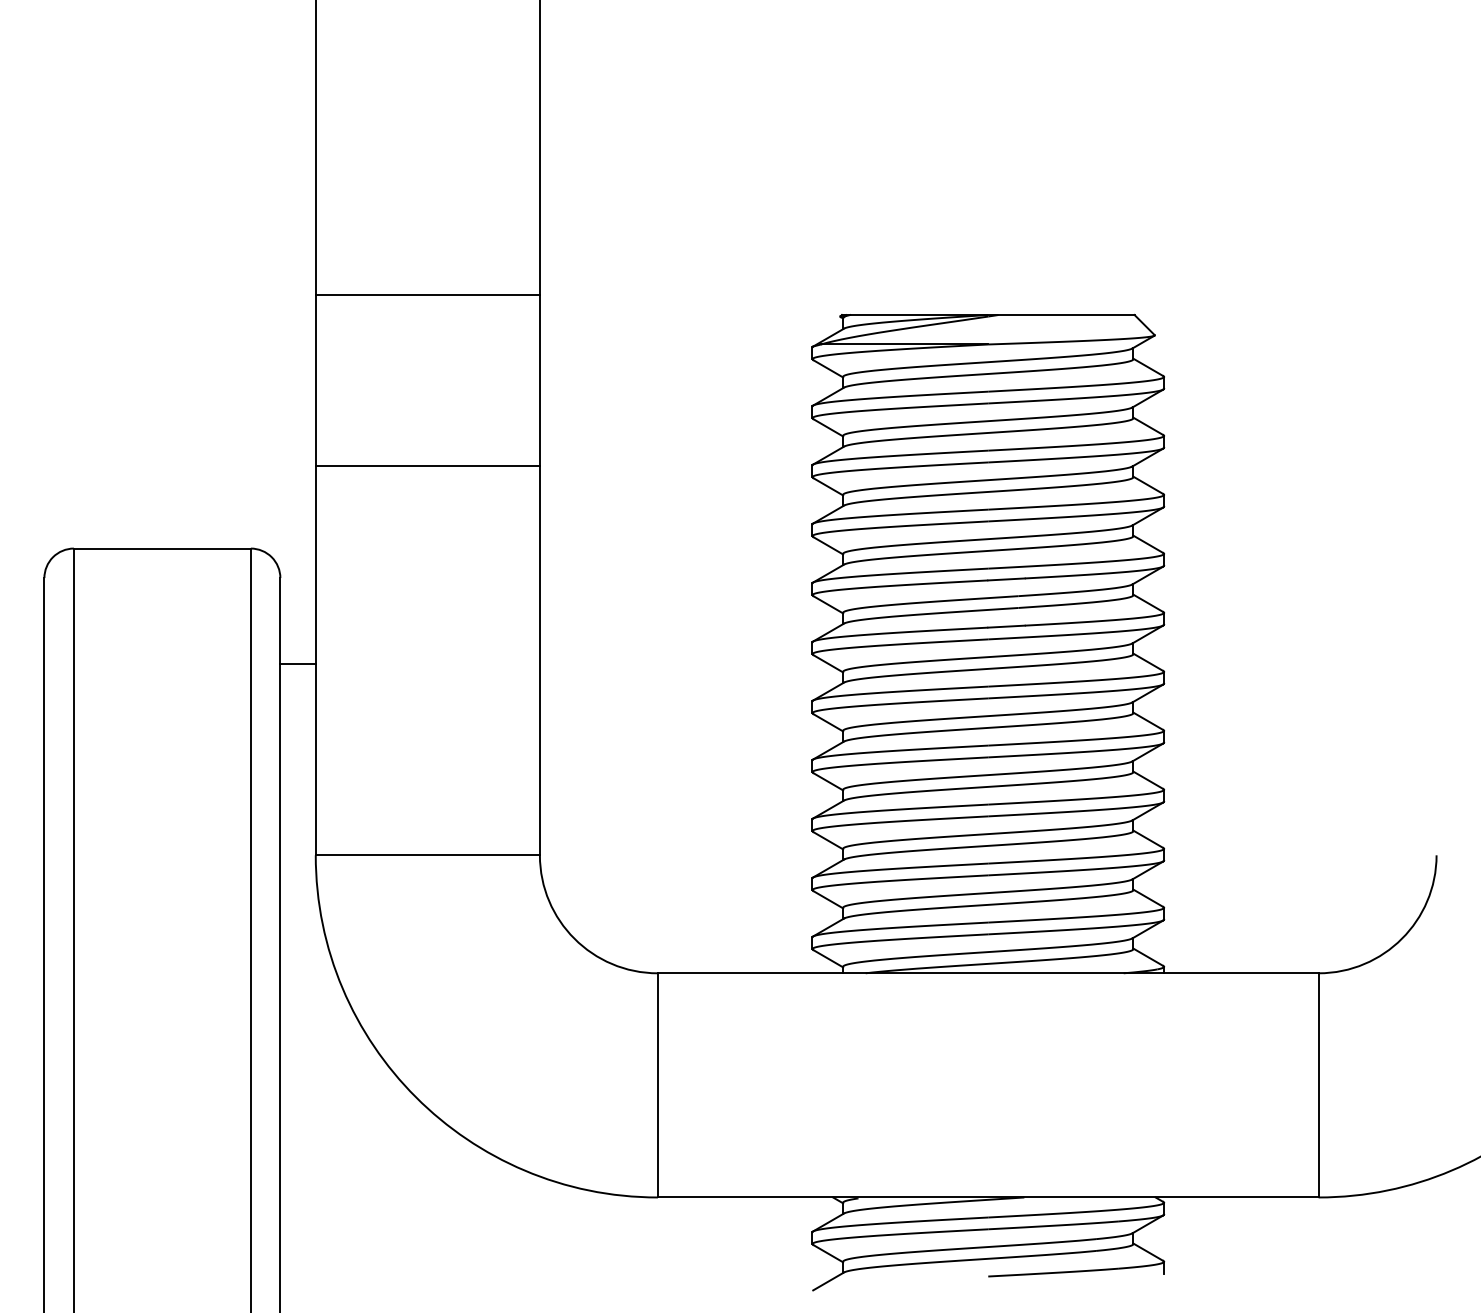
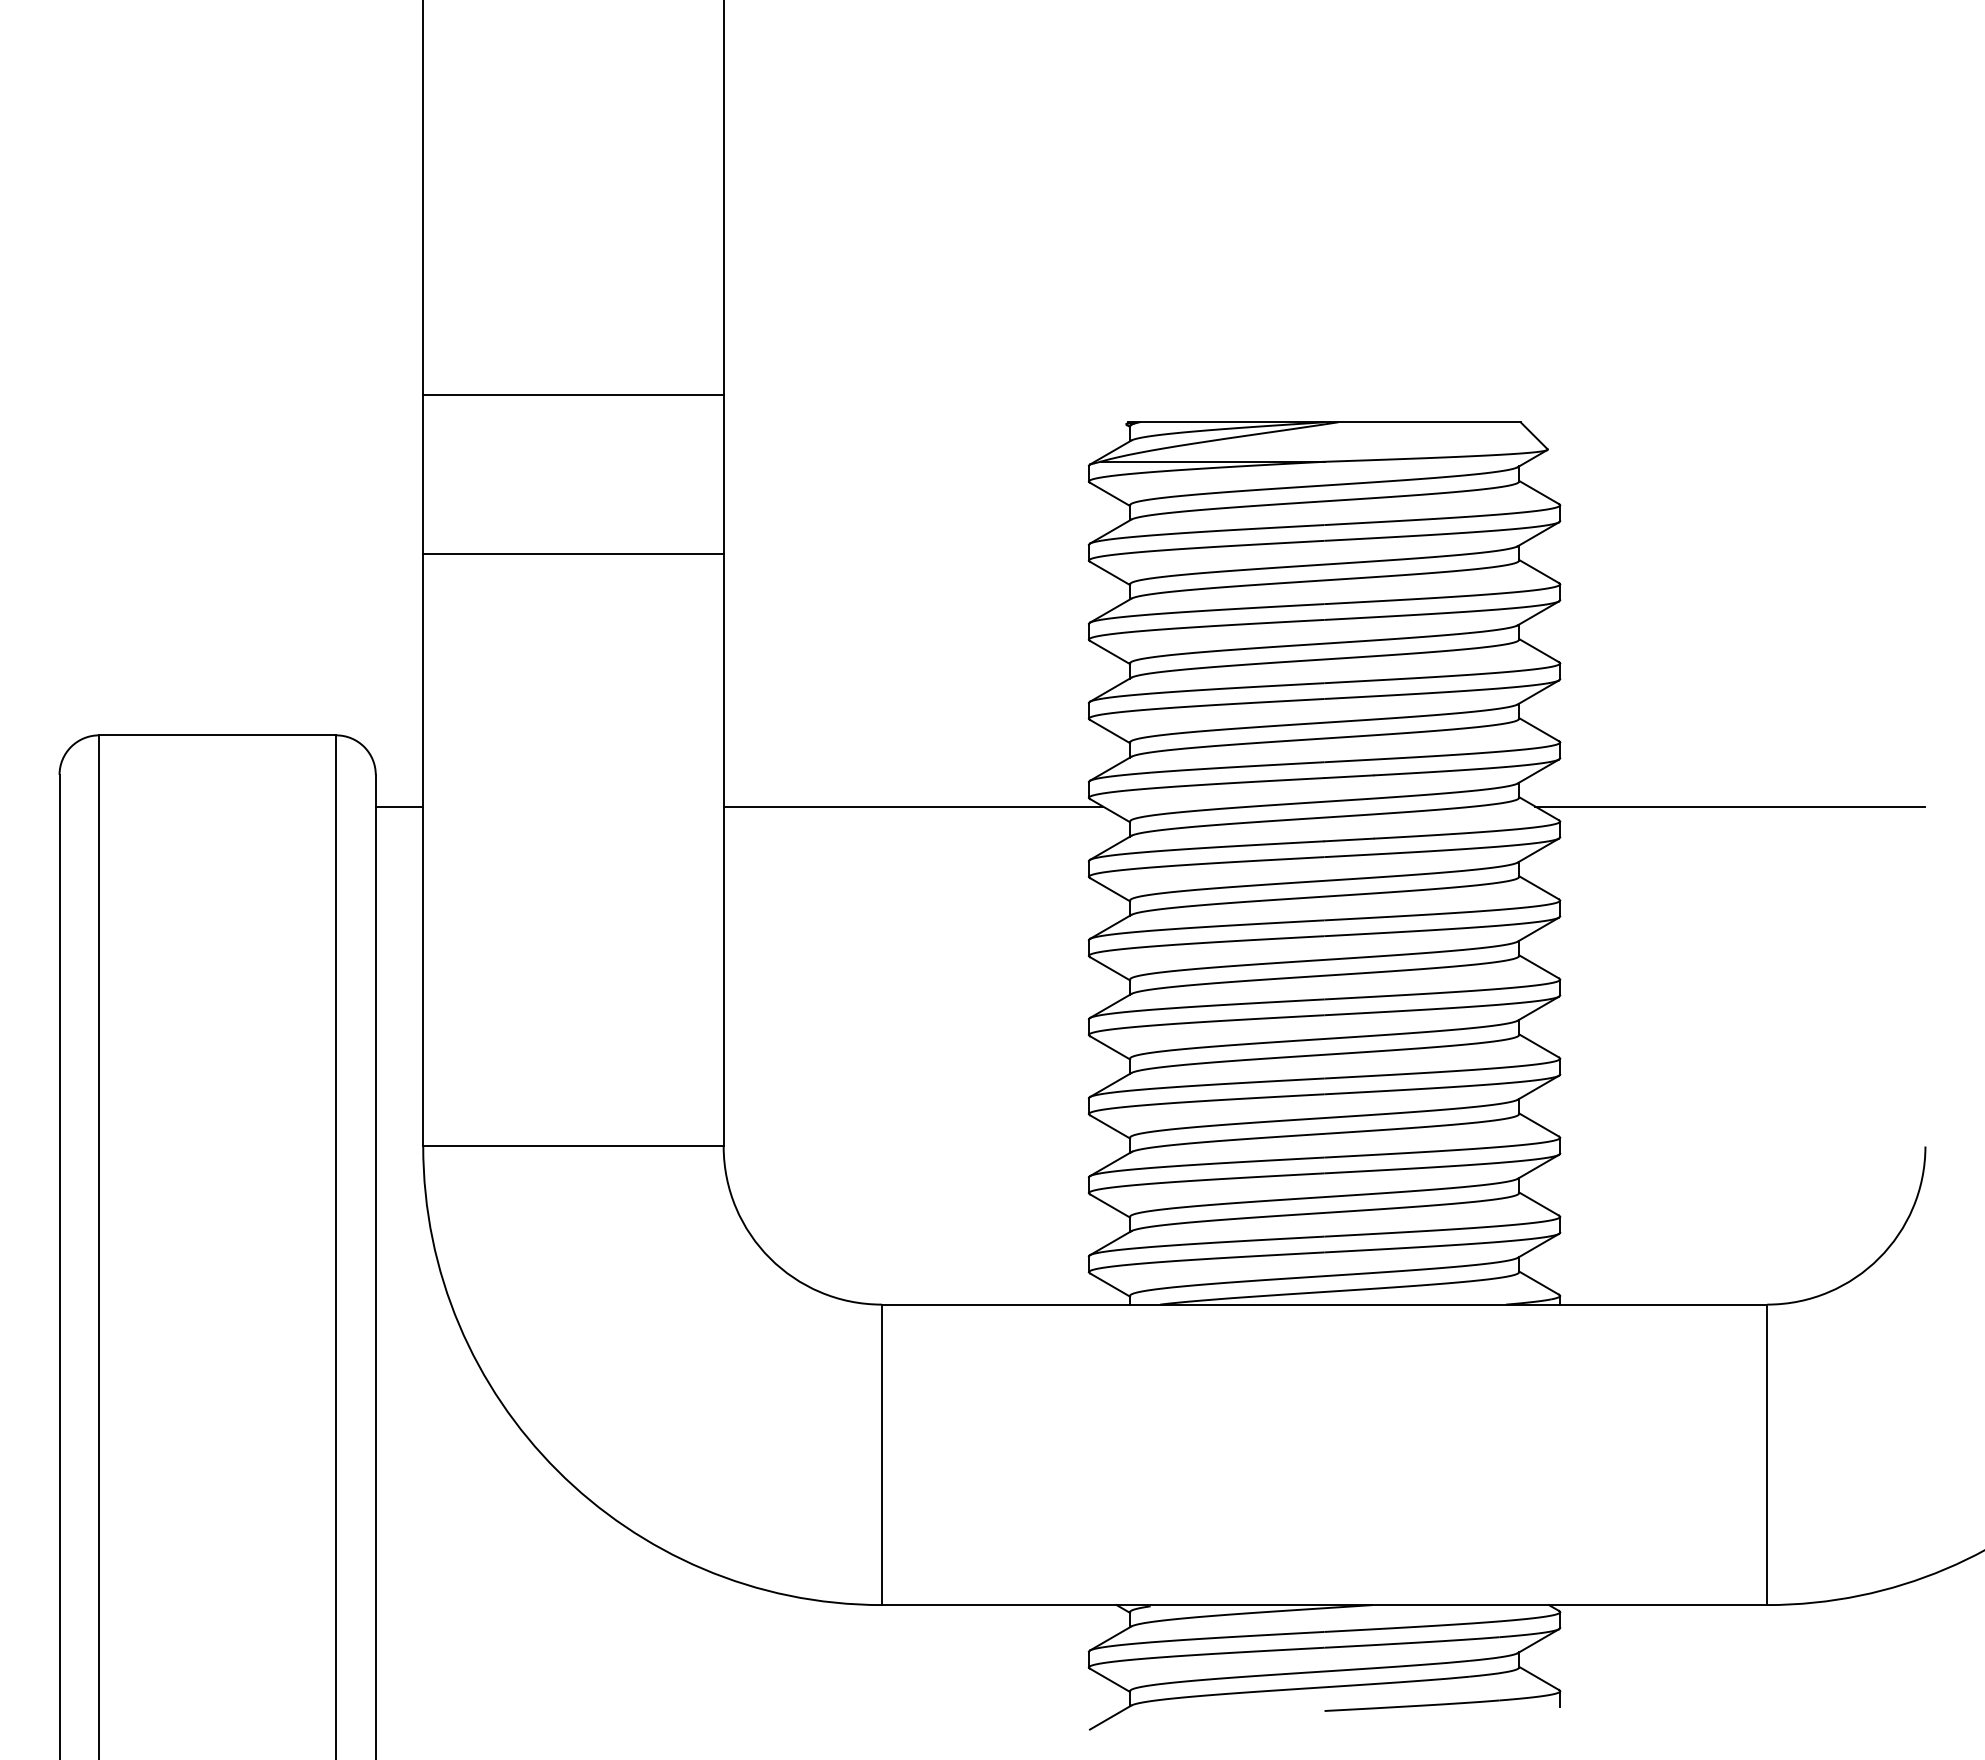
line: (427, 465) -> (573, 553), moved
line: (680, 601) -> (912, 806), added
line: (1291, 601) -> (1730, 806), added
line: (298, 663) -> (399, 806), moved

